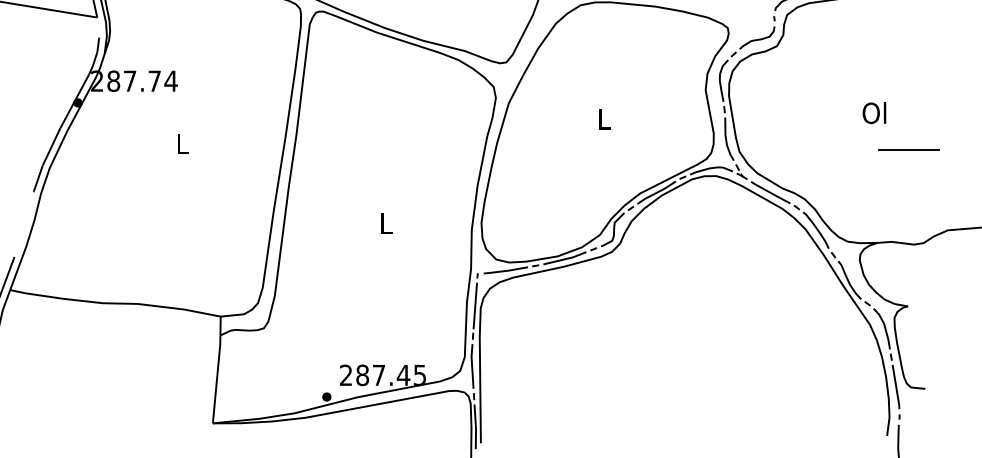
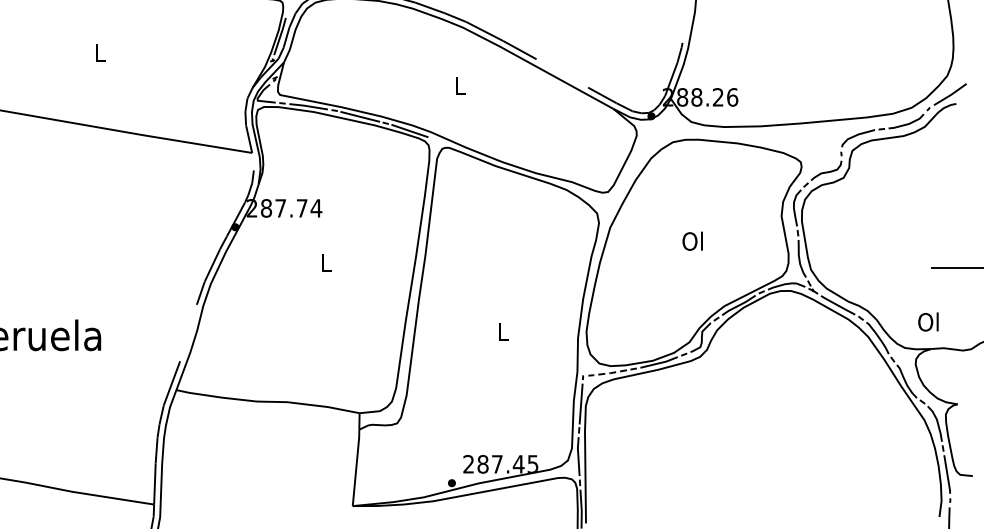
text: (874, 112) -> (928, 321), moved
text: (603, 118) -> (692, 240), L -> Ol
line: (505, 270) -> (607, 373), solid -> dashed

